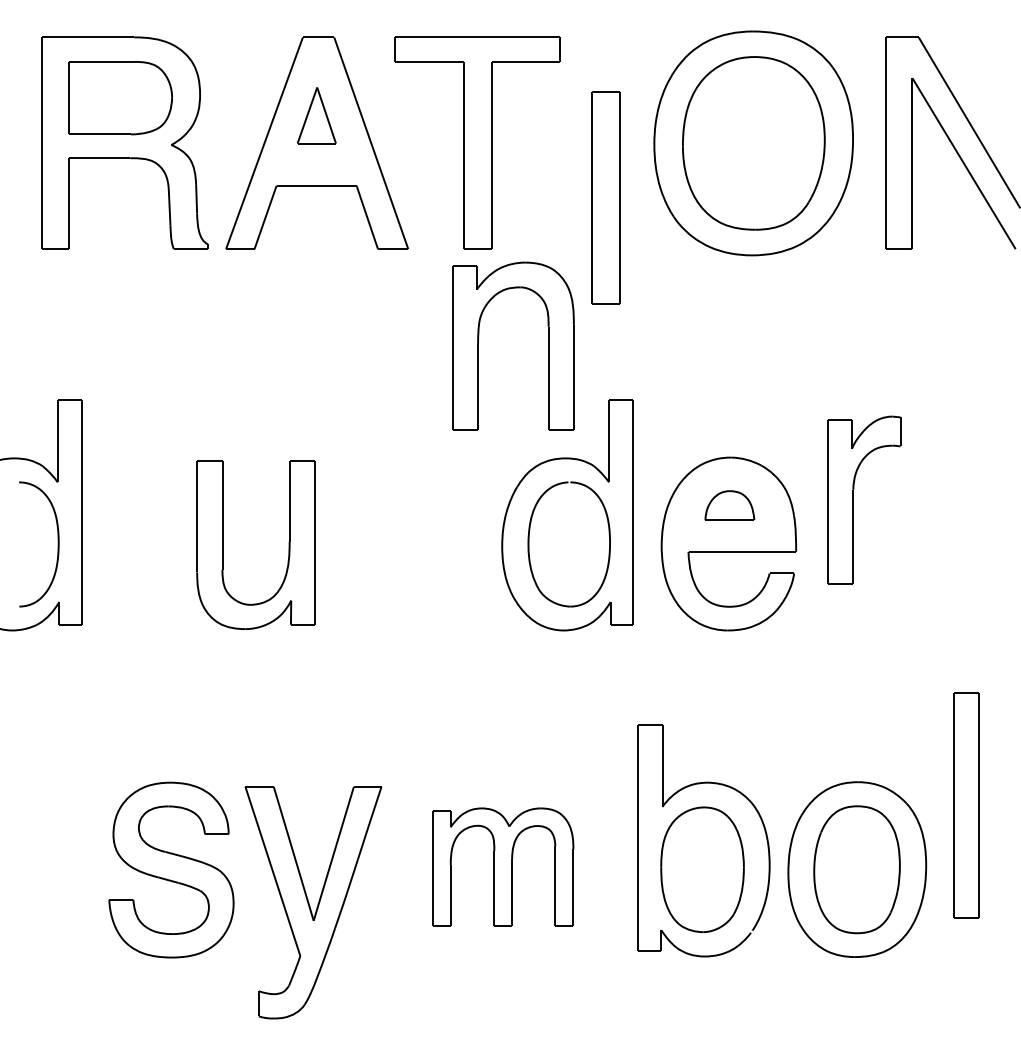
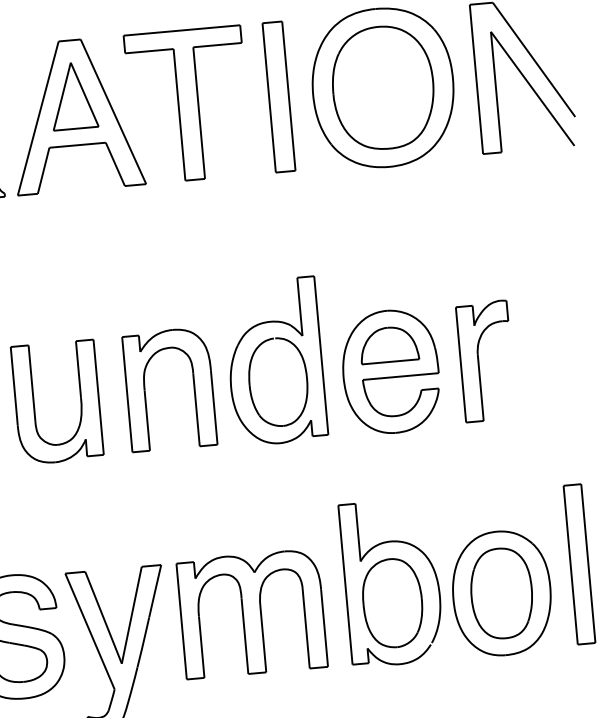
part: (316, 115) -> (73, 95), size x1.67
part: (605, 197) -> (278, 96), moved
part: (478, 345) -> (145, 391), moved
part: (853, 499) -> (478, 361), moved
part: (729, 505) -> (388, 344), size x1.67
part: (966, 805) -> (579, 564), moved
part: (503, 866) -> (252, 613), size x1.43

